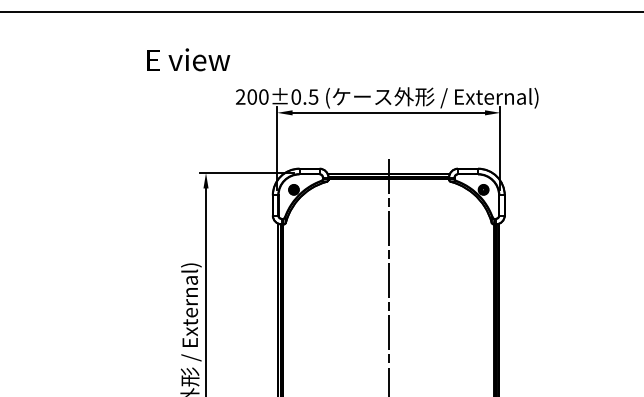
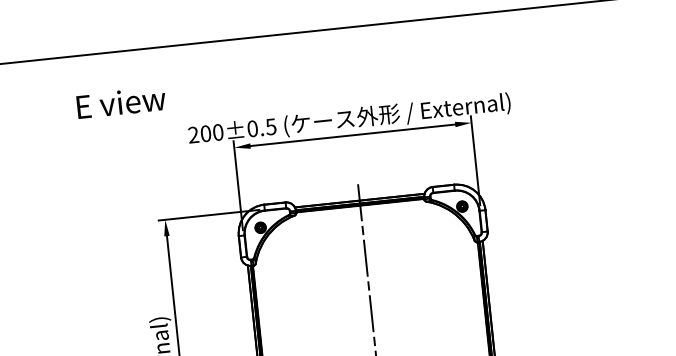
text: (188, 59) -> (121, 102), moved

